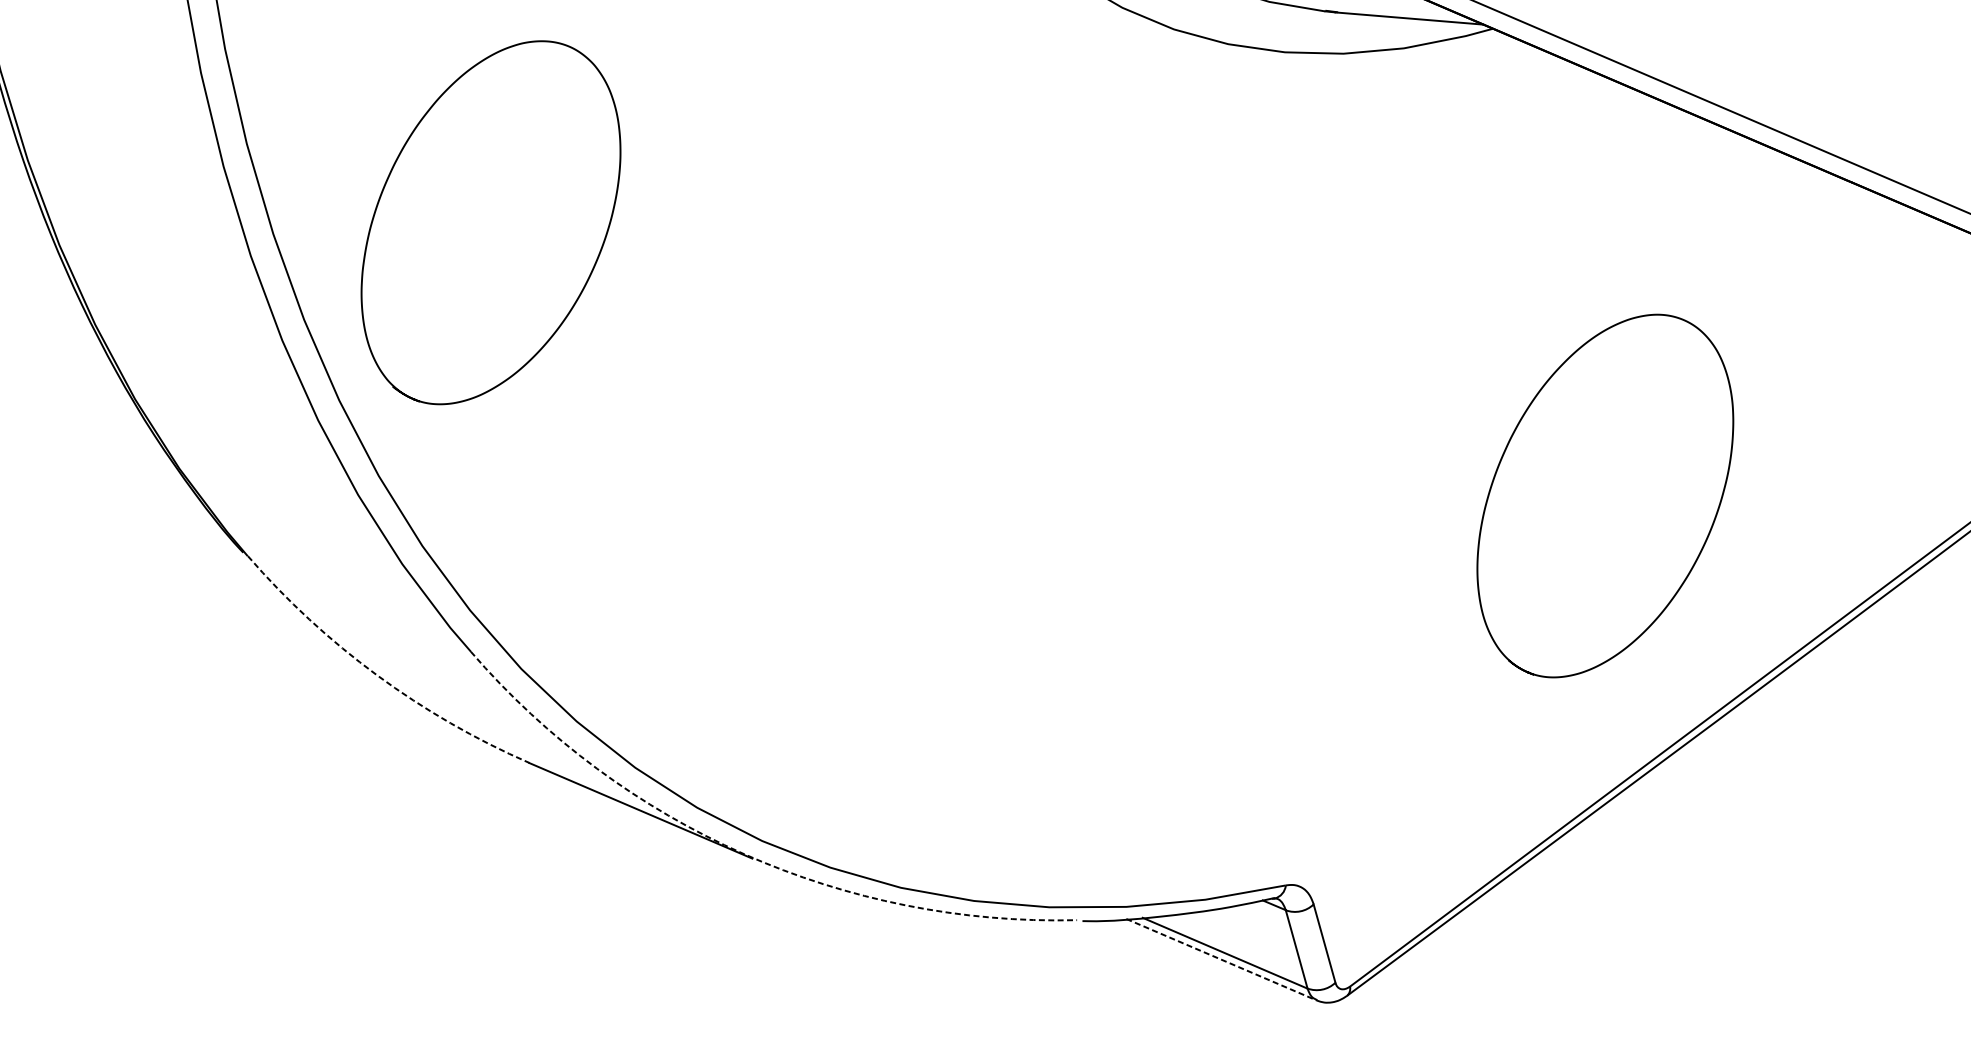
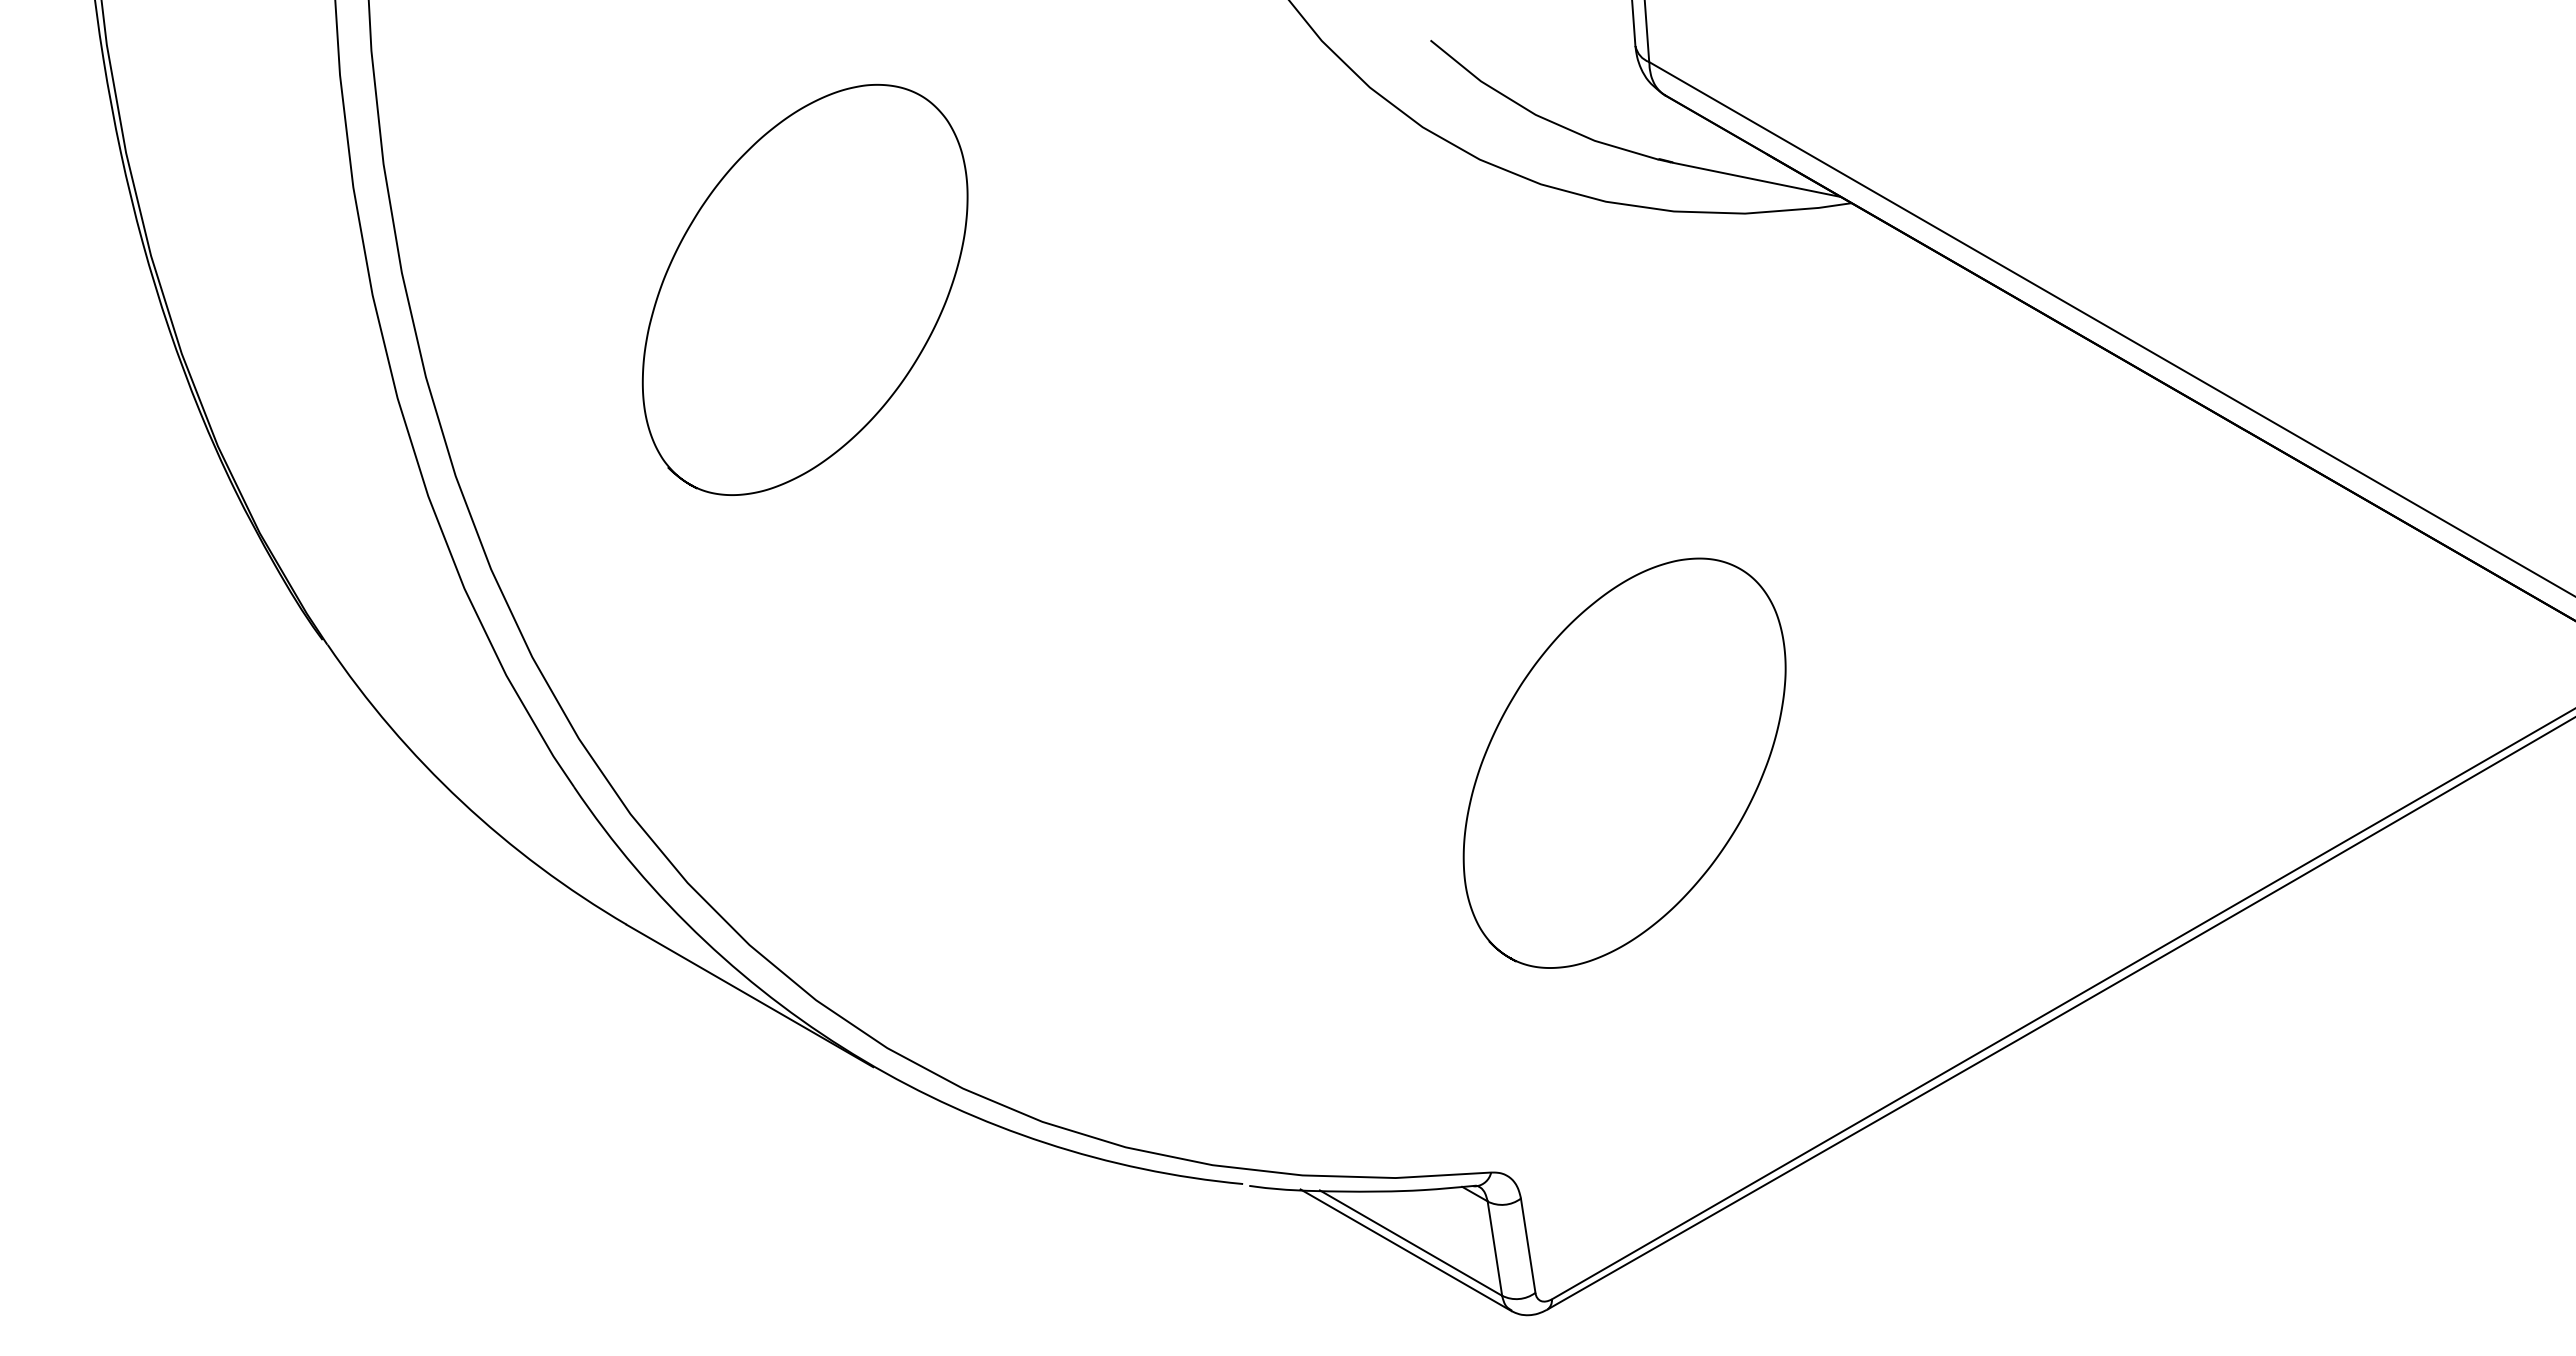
curve: (389, 176) -> (693, 222), moved
curve: (1506, 450) -> (1515, 696), moved
arc: (377, 675) -> (461, 801), dashed -> solid
arc: (744, 853) -> (864, 1060), dashed -> solid
line: (1222, 959) -> (1406, 1250), dashed -> solid

